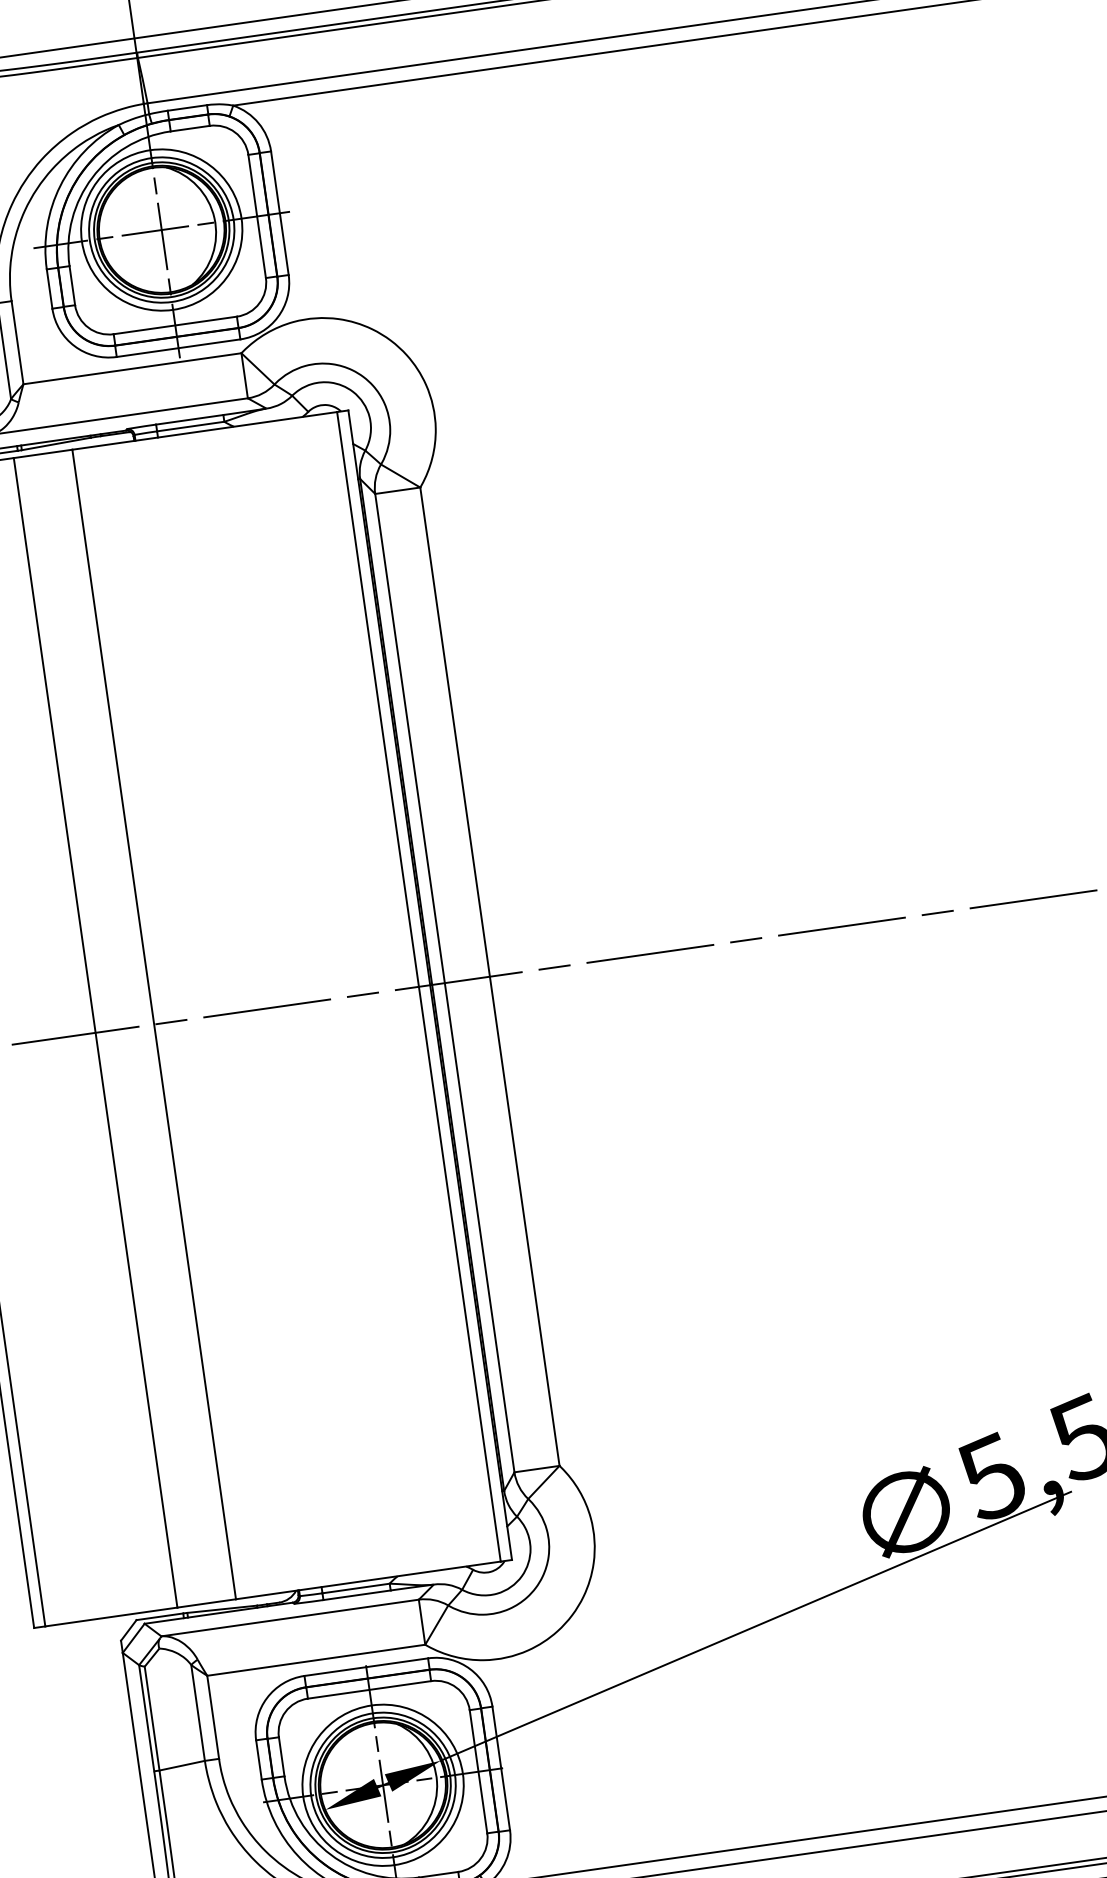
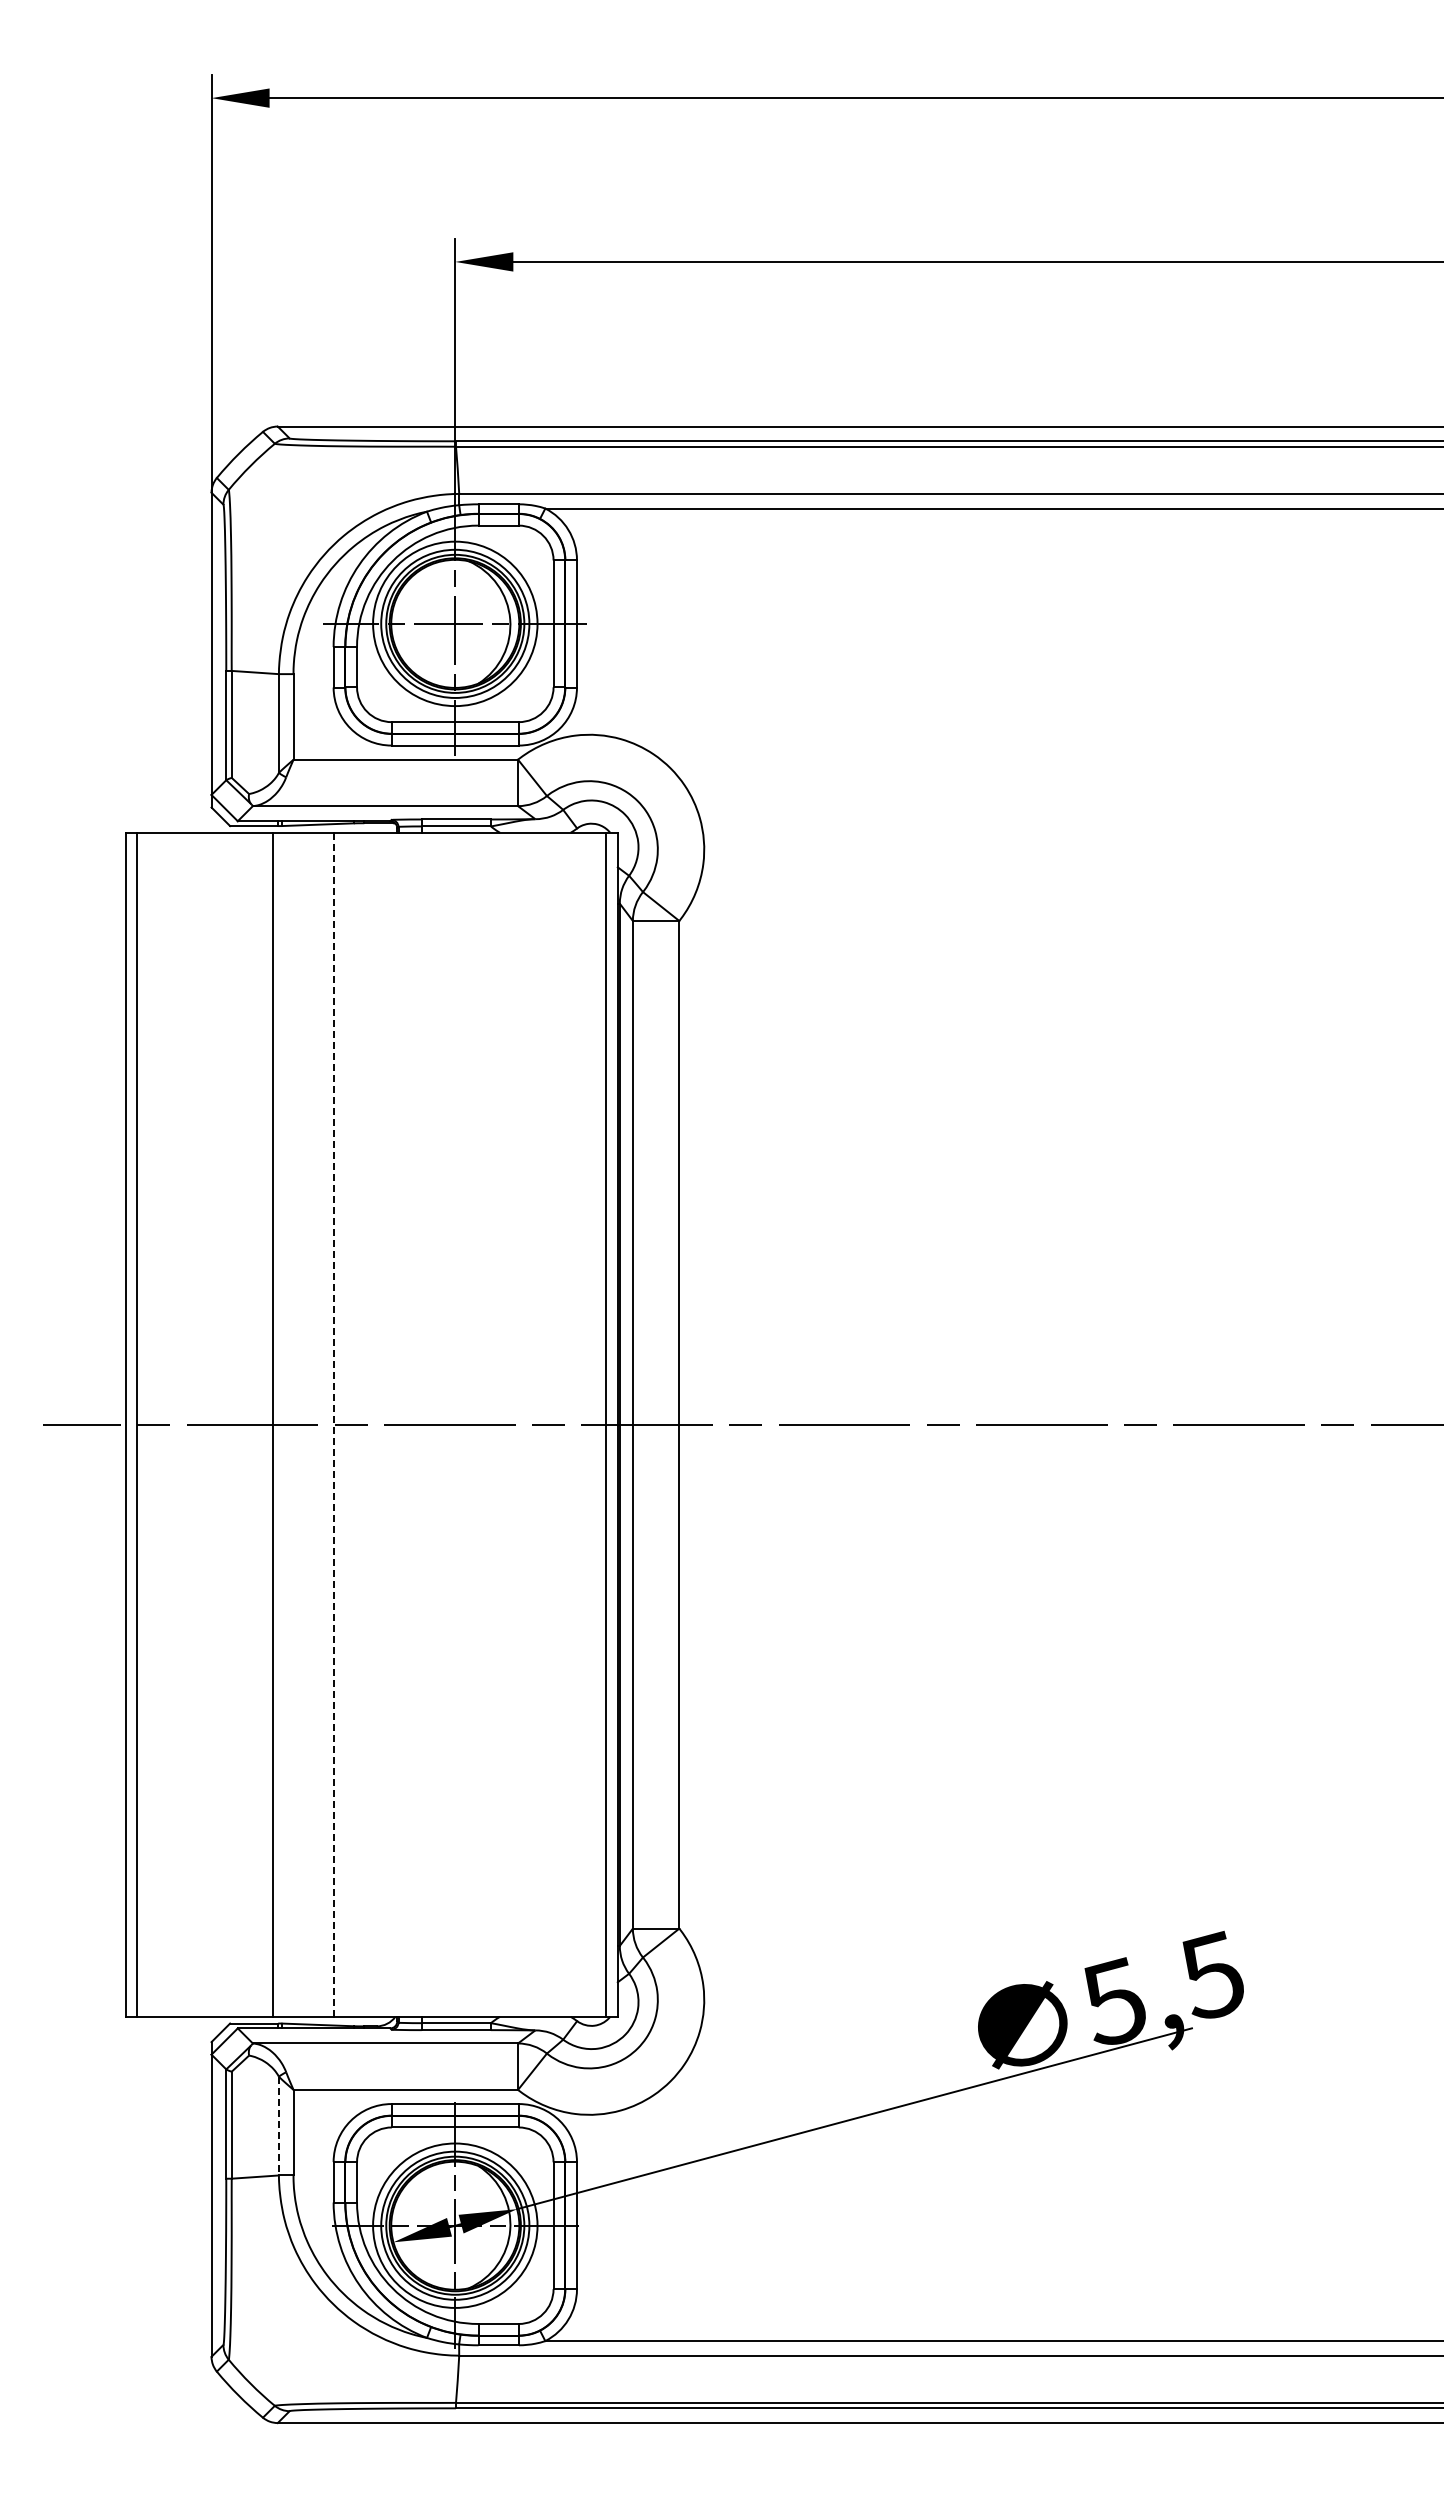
line: (154, 1024) -> (333, 1424), solid -> dashed
line: (197, 1713) -> (278, 2126), solid -> dashed

